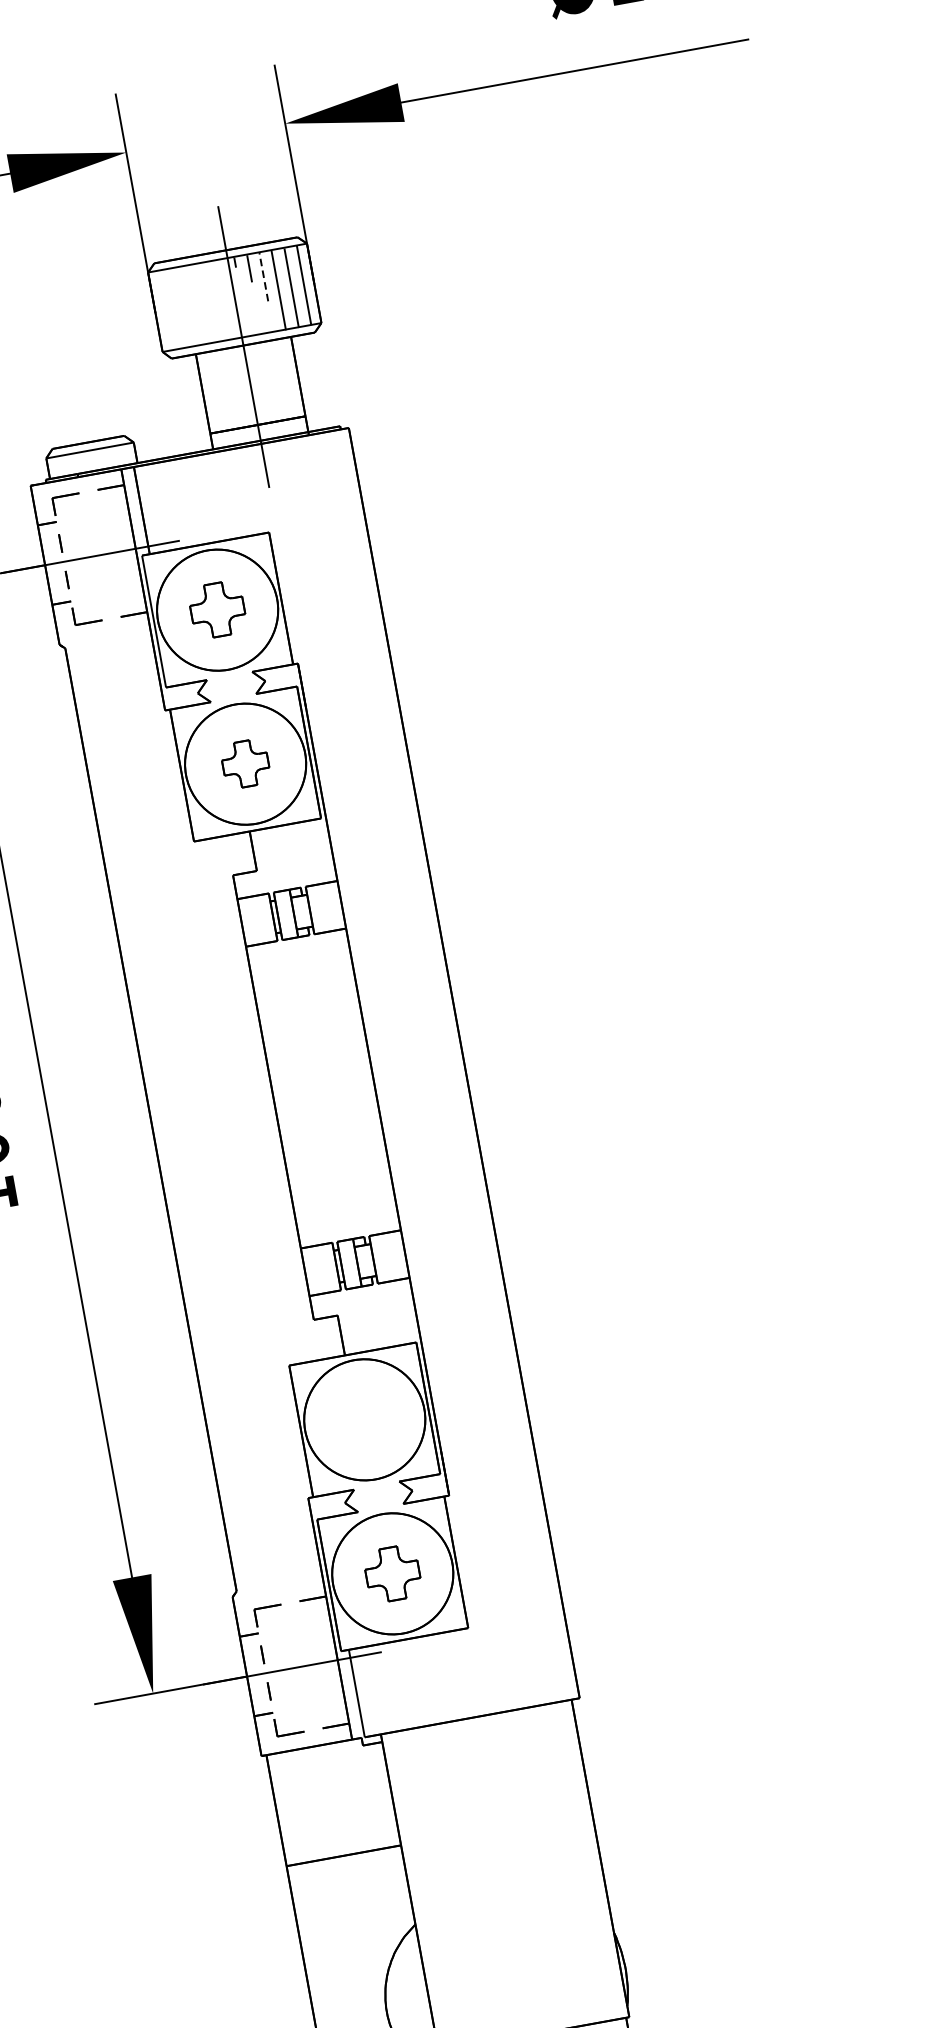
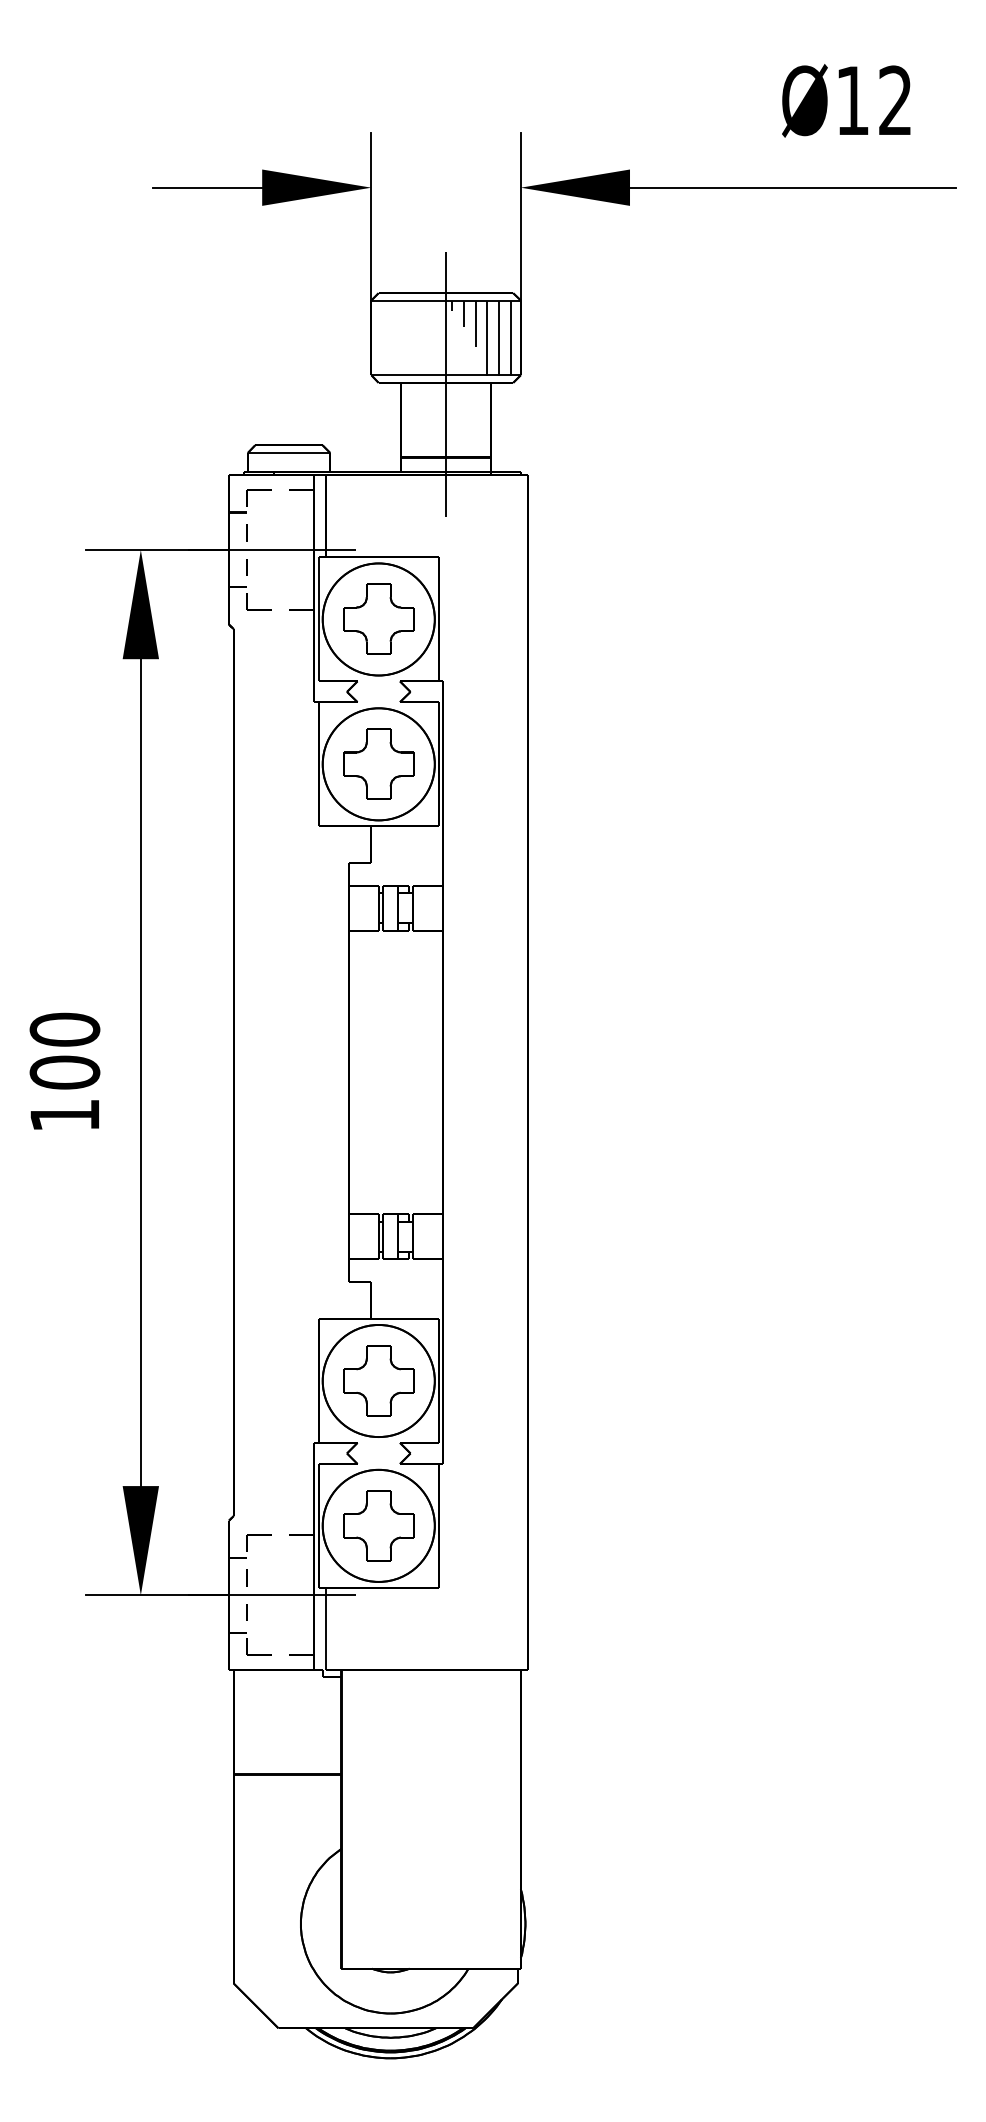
line: (263, 276) -> (475, 323), dashed -> solid
part: (217, 609) -> (378, 618), size x1.43
part: (245, 763) -> (378, 763), size x1.67
part: (364, 1419) -> (378, 1380), added
part: (392, 1573) -> (378, 1525), size x1.43

